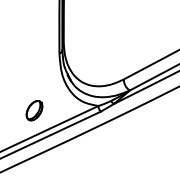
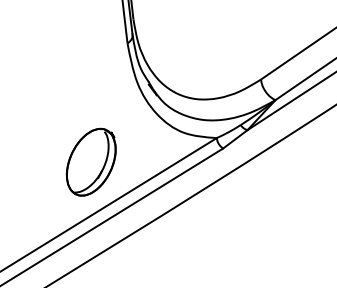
part: (34, 110) -> (91, 161), size x1.67

